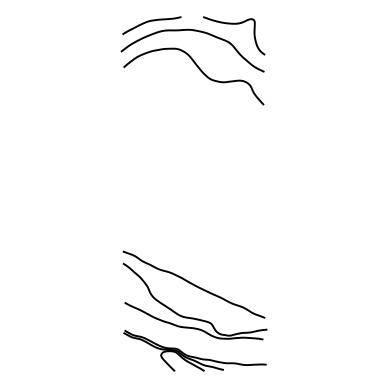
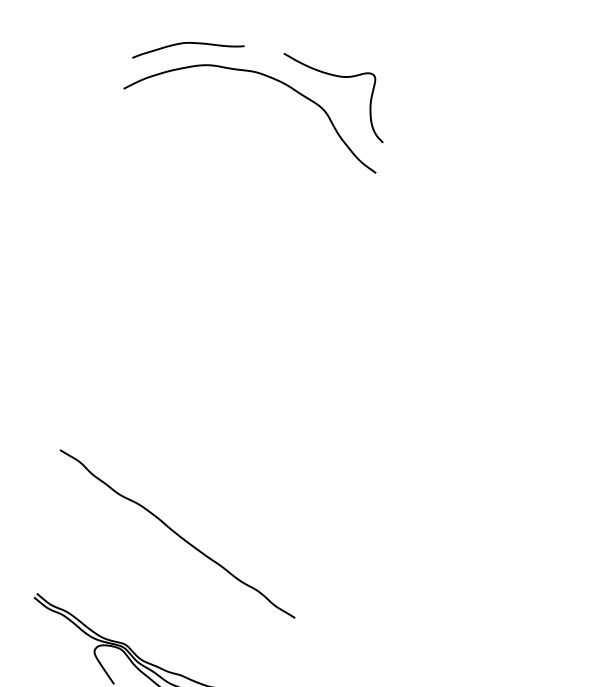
curve: (199, 70) -> (259, 148), removed
part: (194, 317) -> (167, 593), removed

